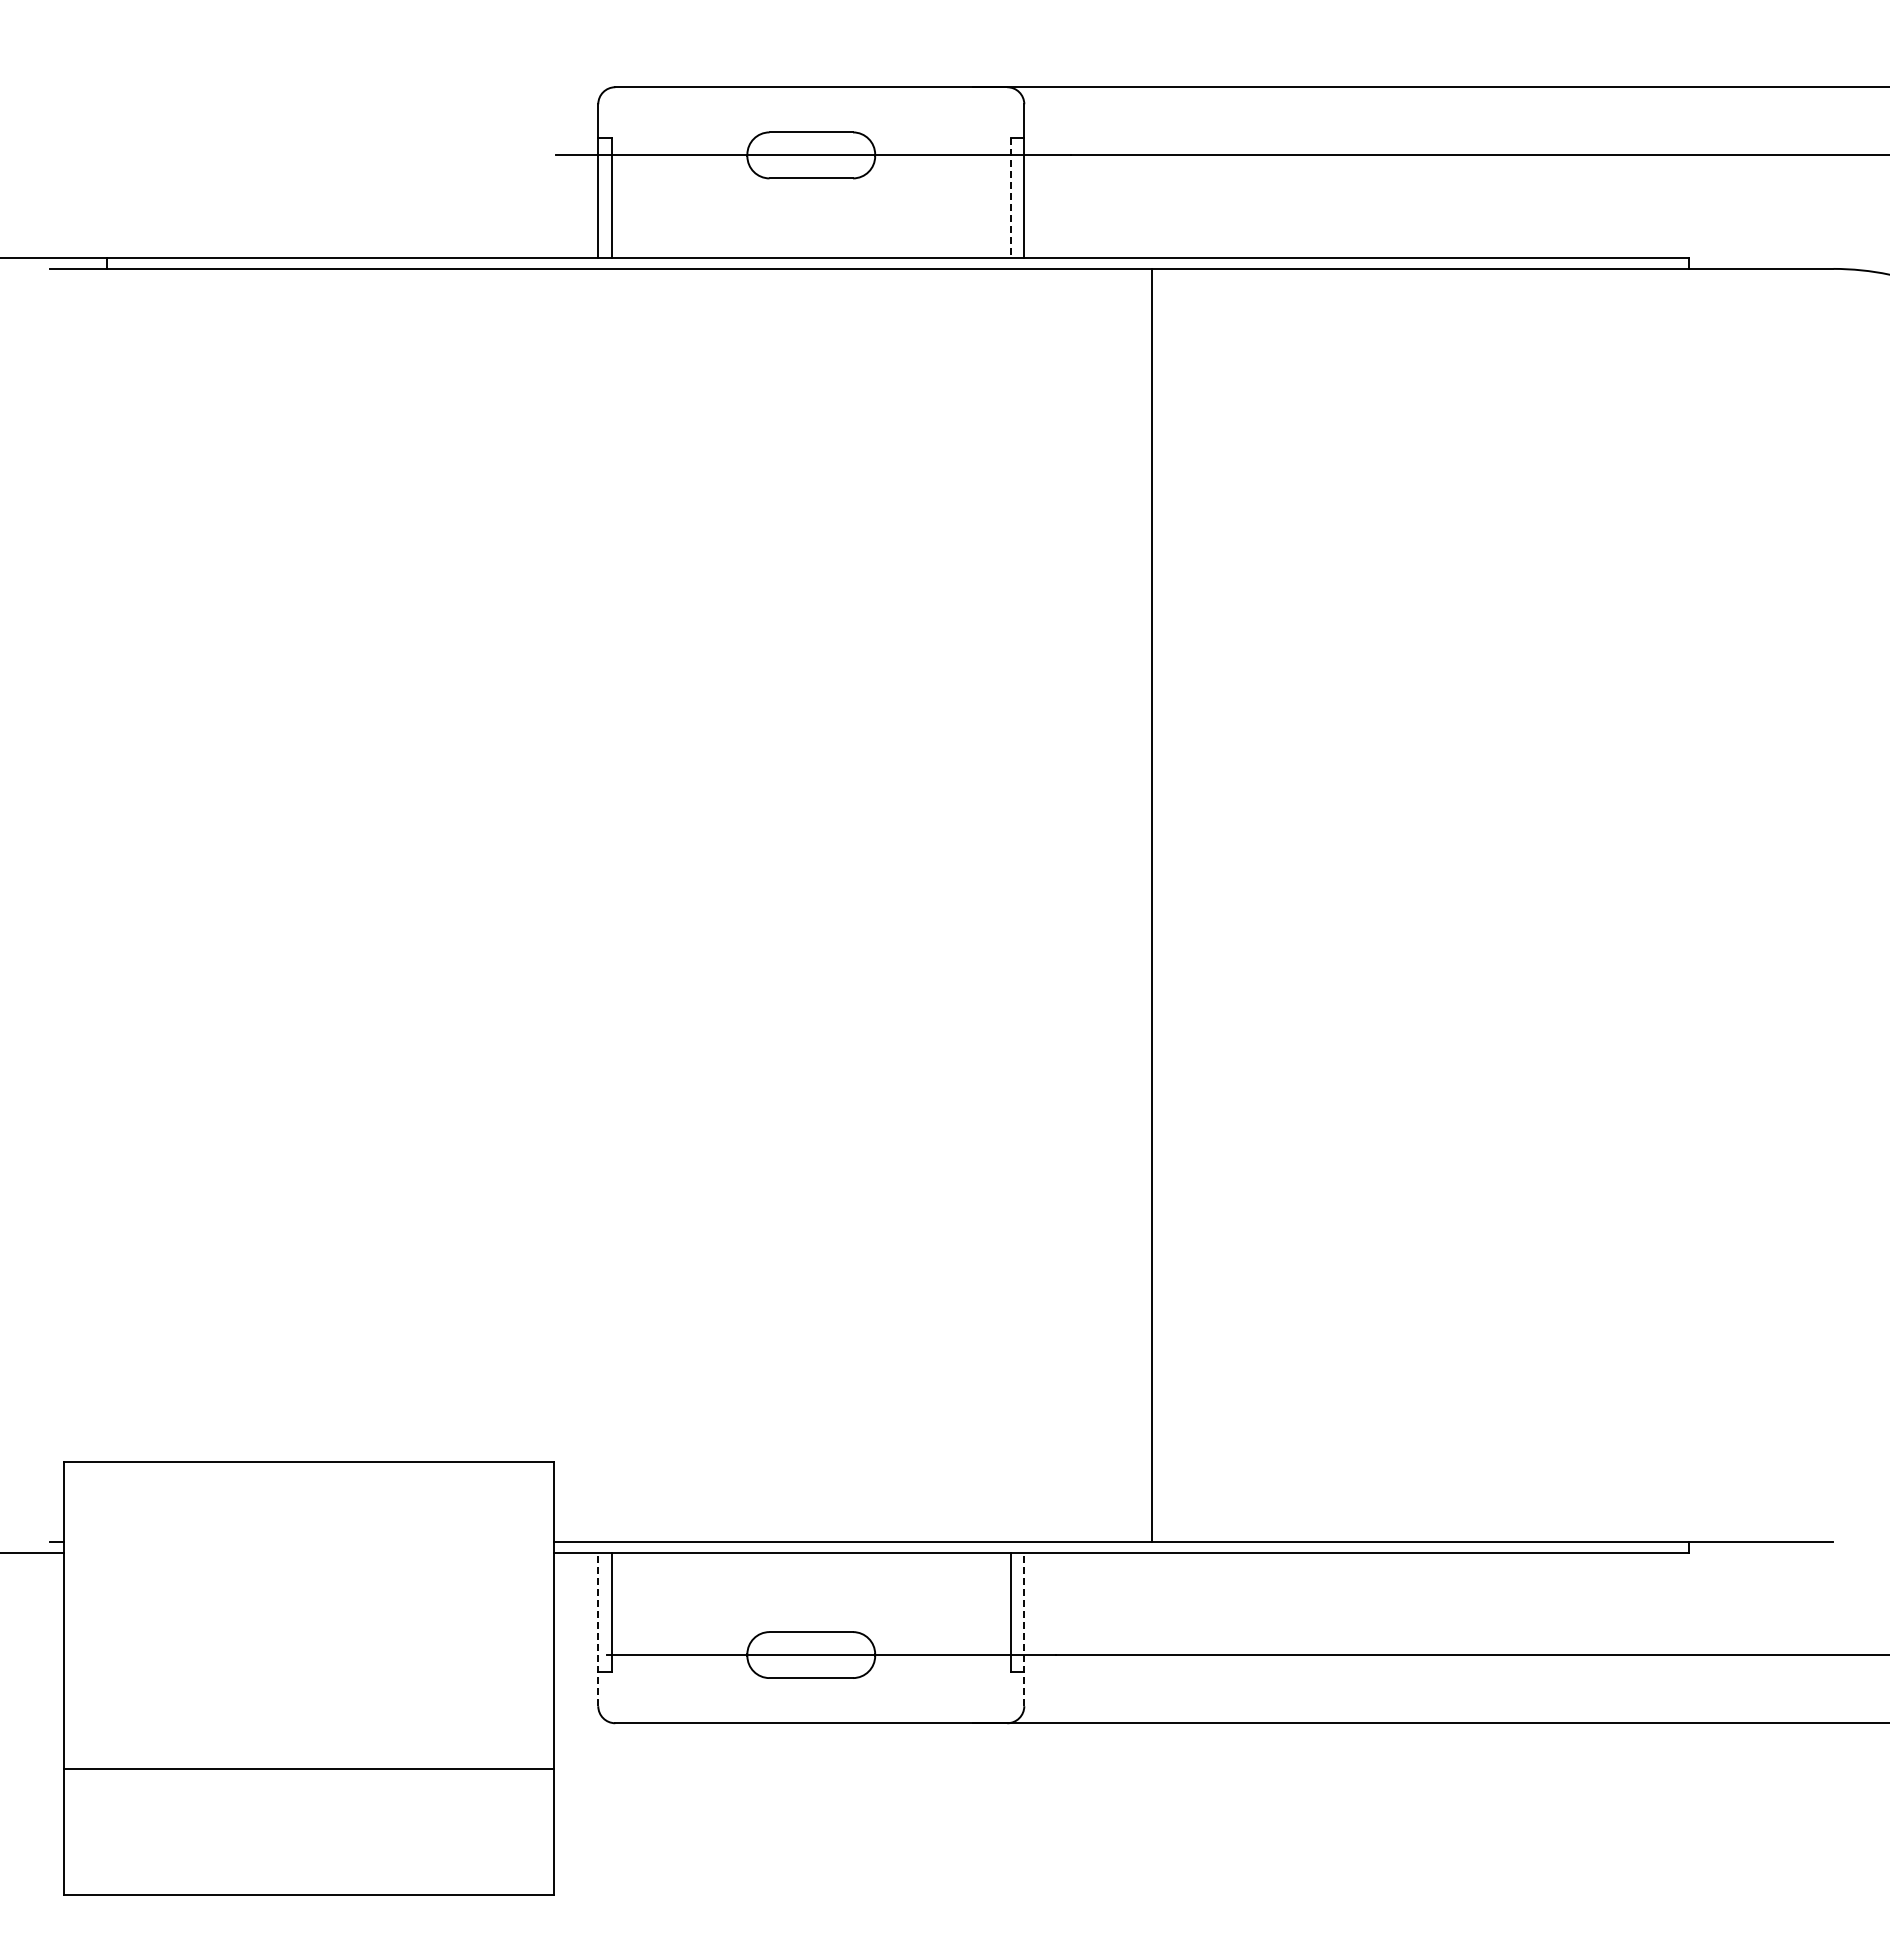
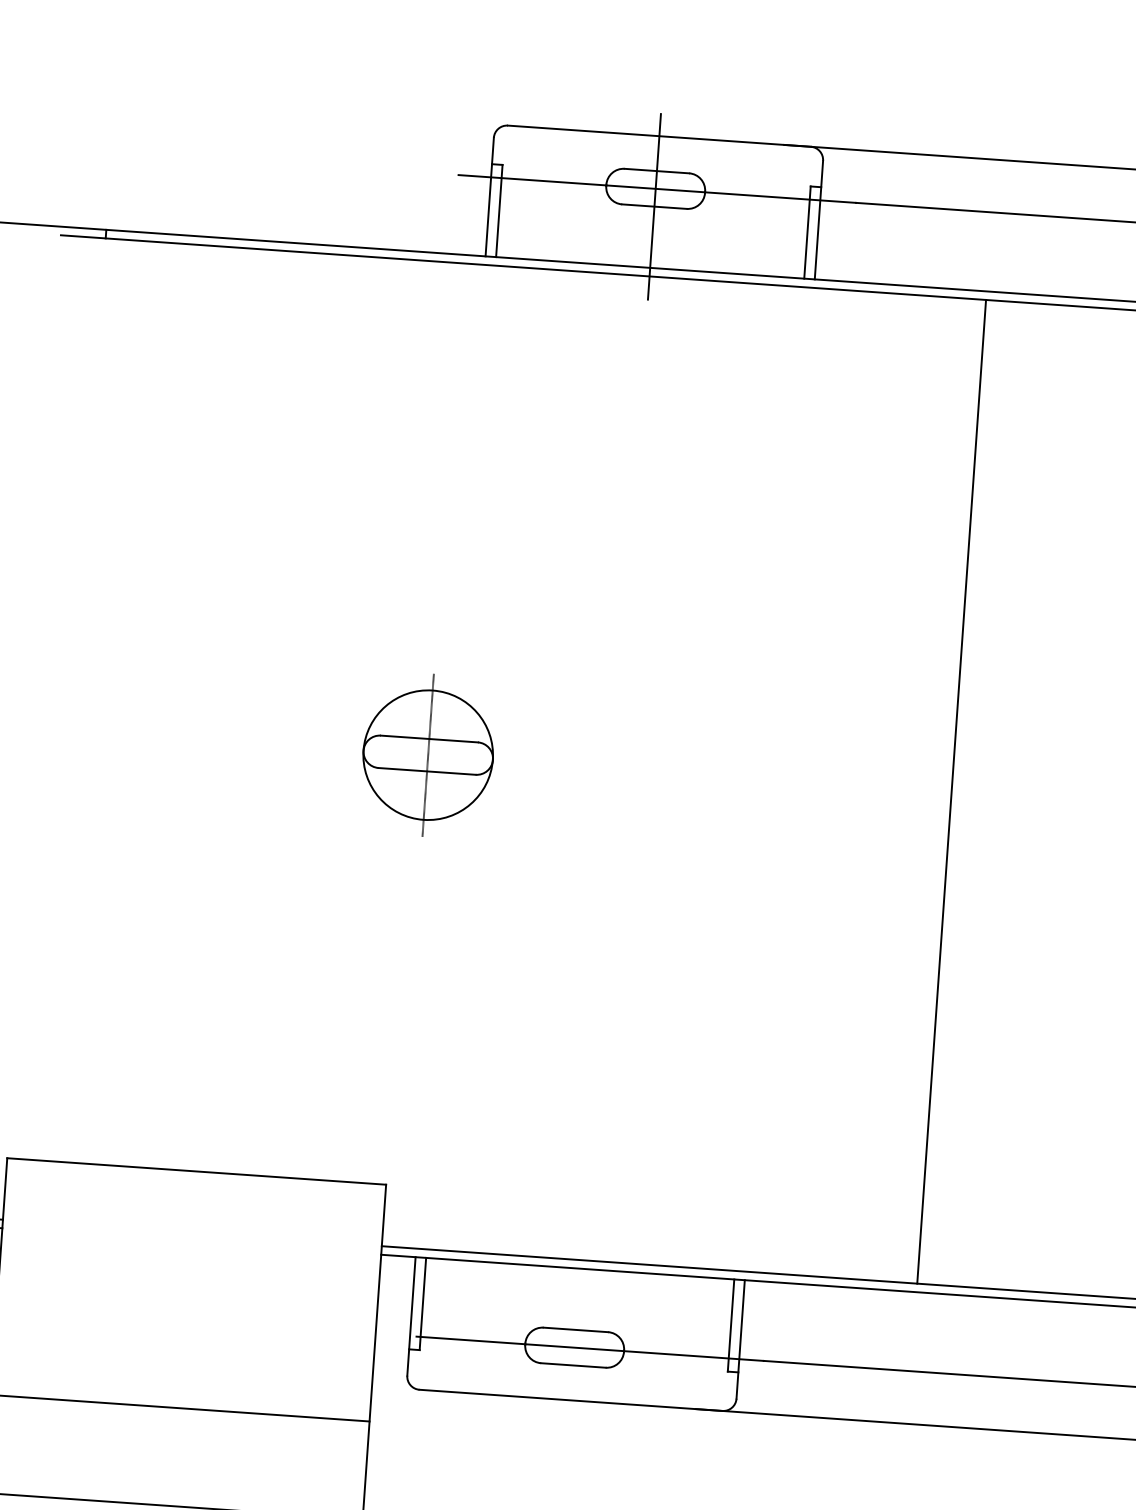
line: (811, 178) -> (654, 206), added
line: (1010, 198) -> (807, 232), dashed -> solid
line: (1151, 904) -> (951, 791), moved
part: (568, 905) -> (427, 755), added
line: (598, 1629) -> (411, 1316), dashed -> solid
line: (1024, 1629) -> (740, 1339), dashed -> solid

